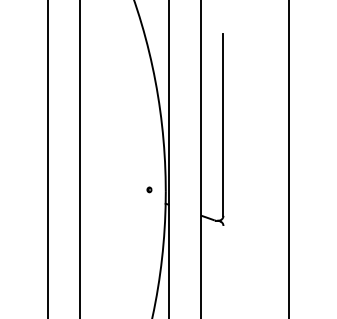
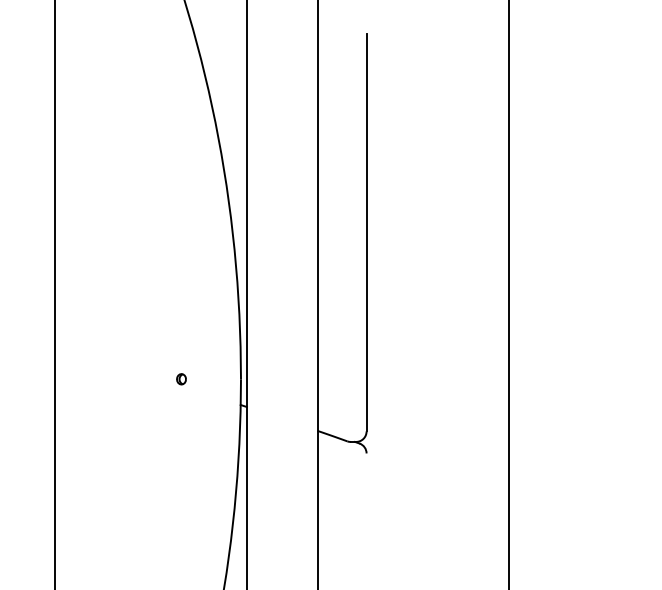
part: (149, 189) -> (181, 378), moved

